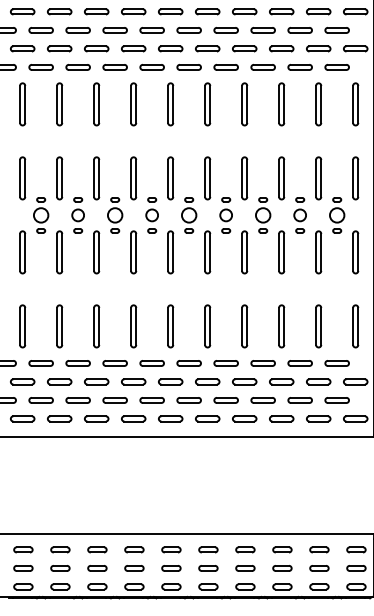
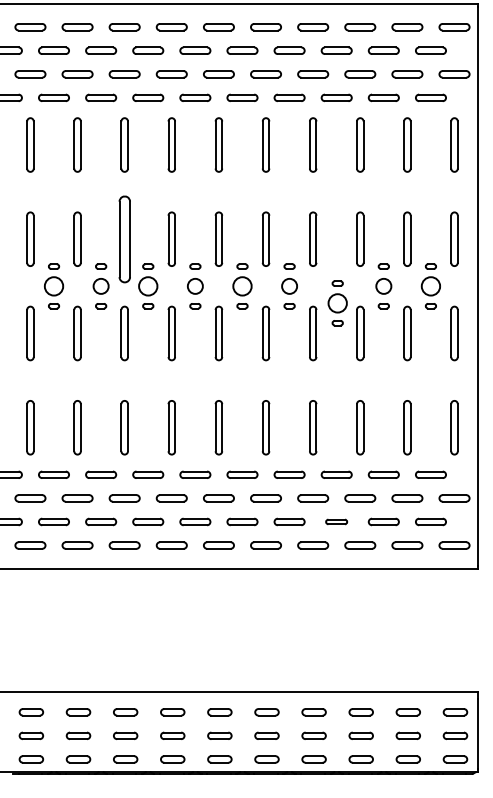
part: (96, 177) -> (124, 238), size x1.6
part: (263, 215) -> (337, 303), moved
part: (263, 400) -> (336, 521), size x0.7

